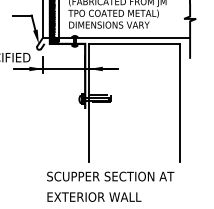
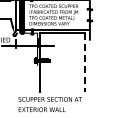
line: (179, 102) -> (84, 62), solid -> dashed

